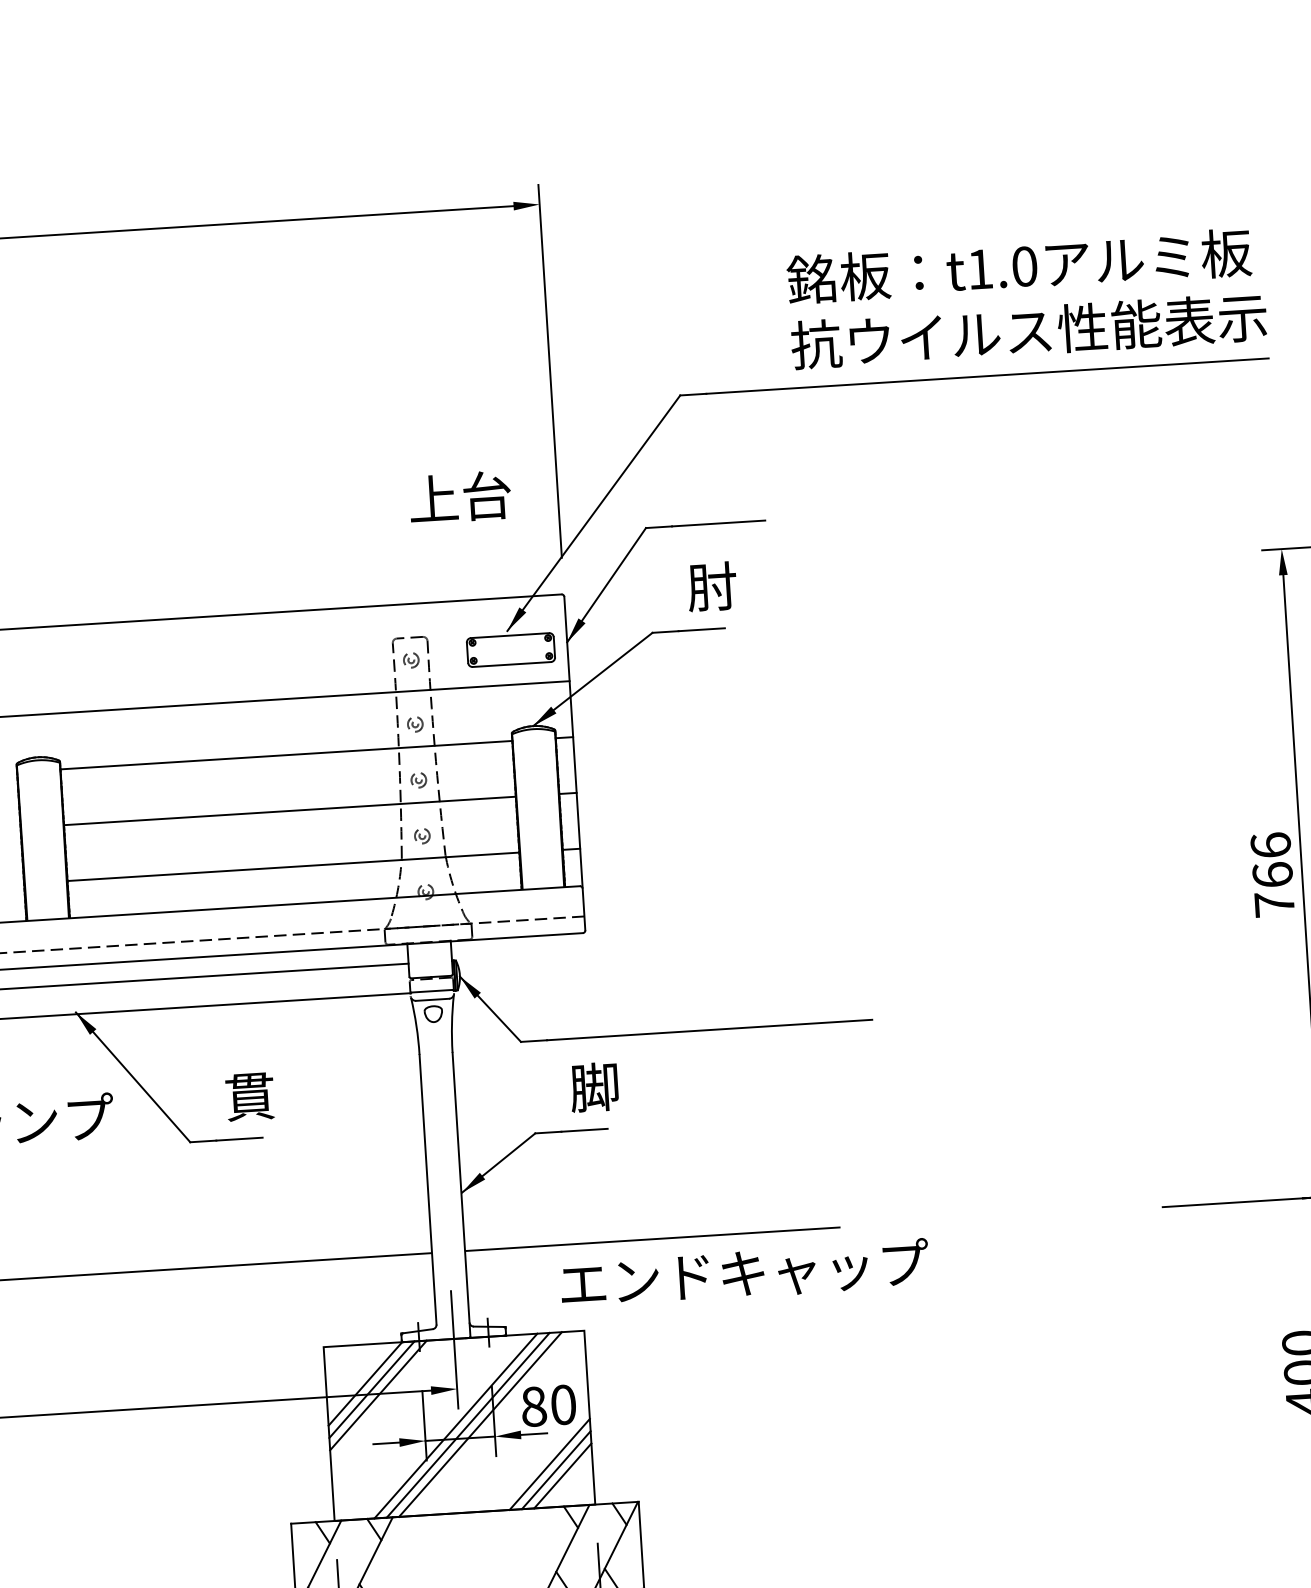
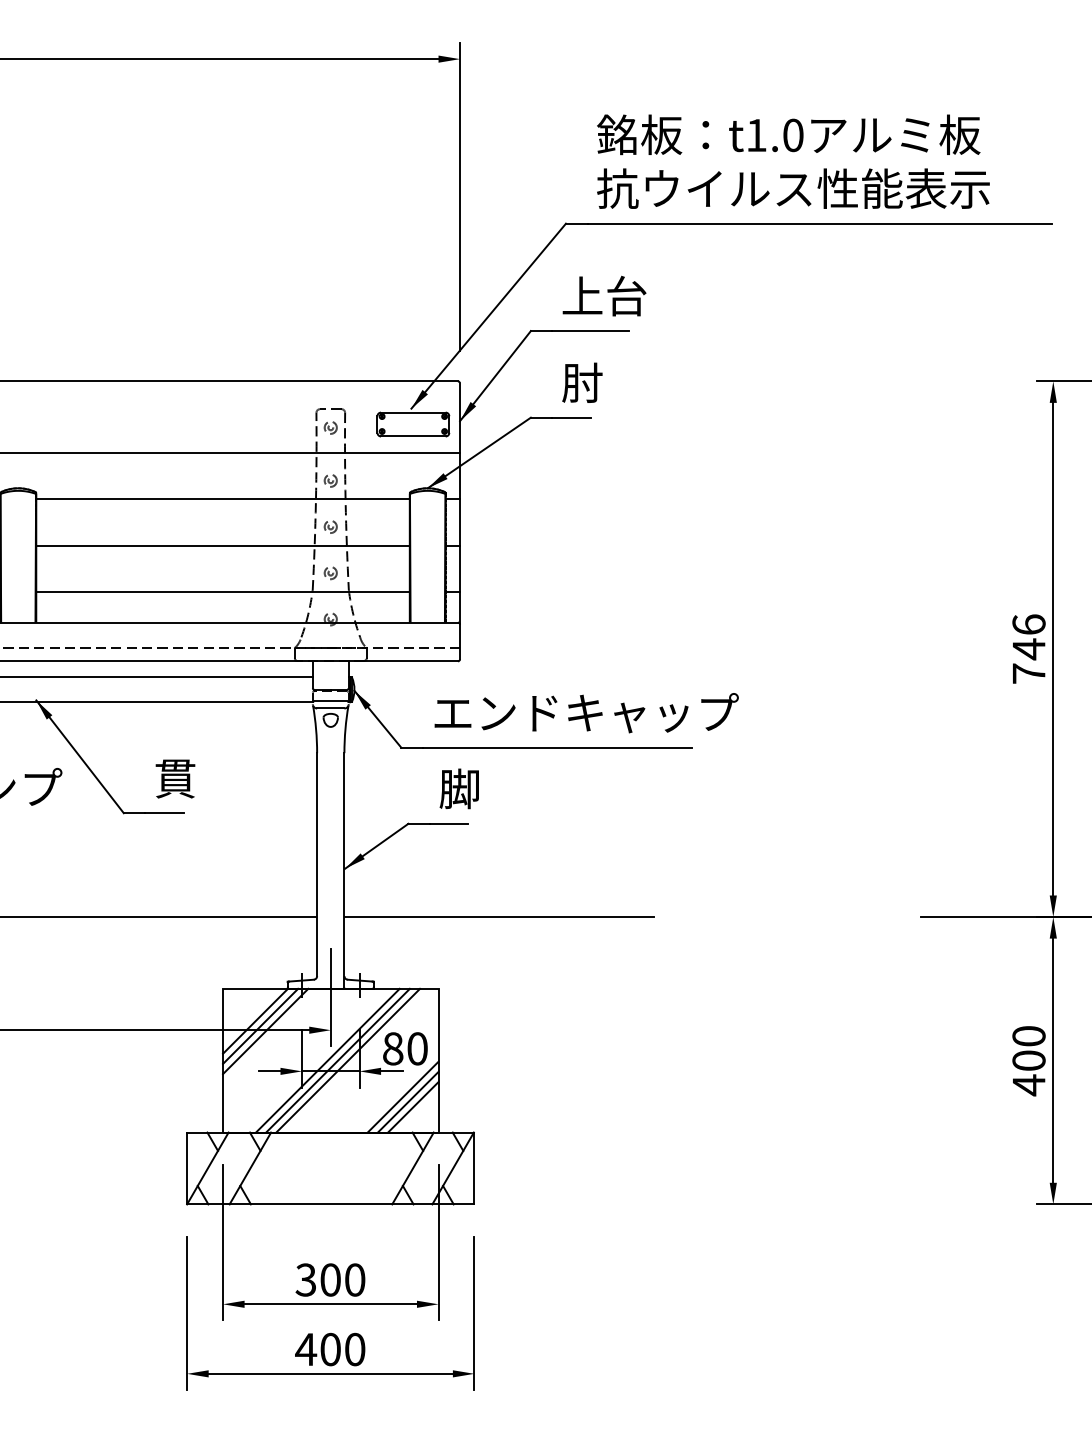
text: (1026, 298) -> (793, 161), moved
text: (460, 496) -> (604, 295), moved
text: (1272, 875) -> (1028, 649), 766 -> 746
text: (744, 1274) -> (586, 713), moved

